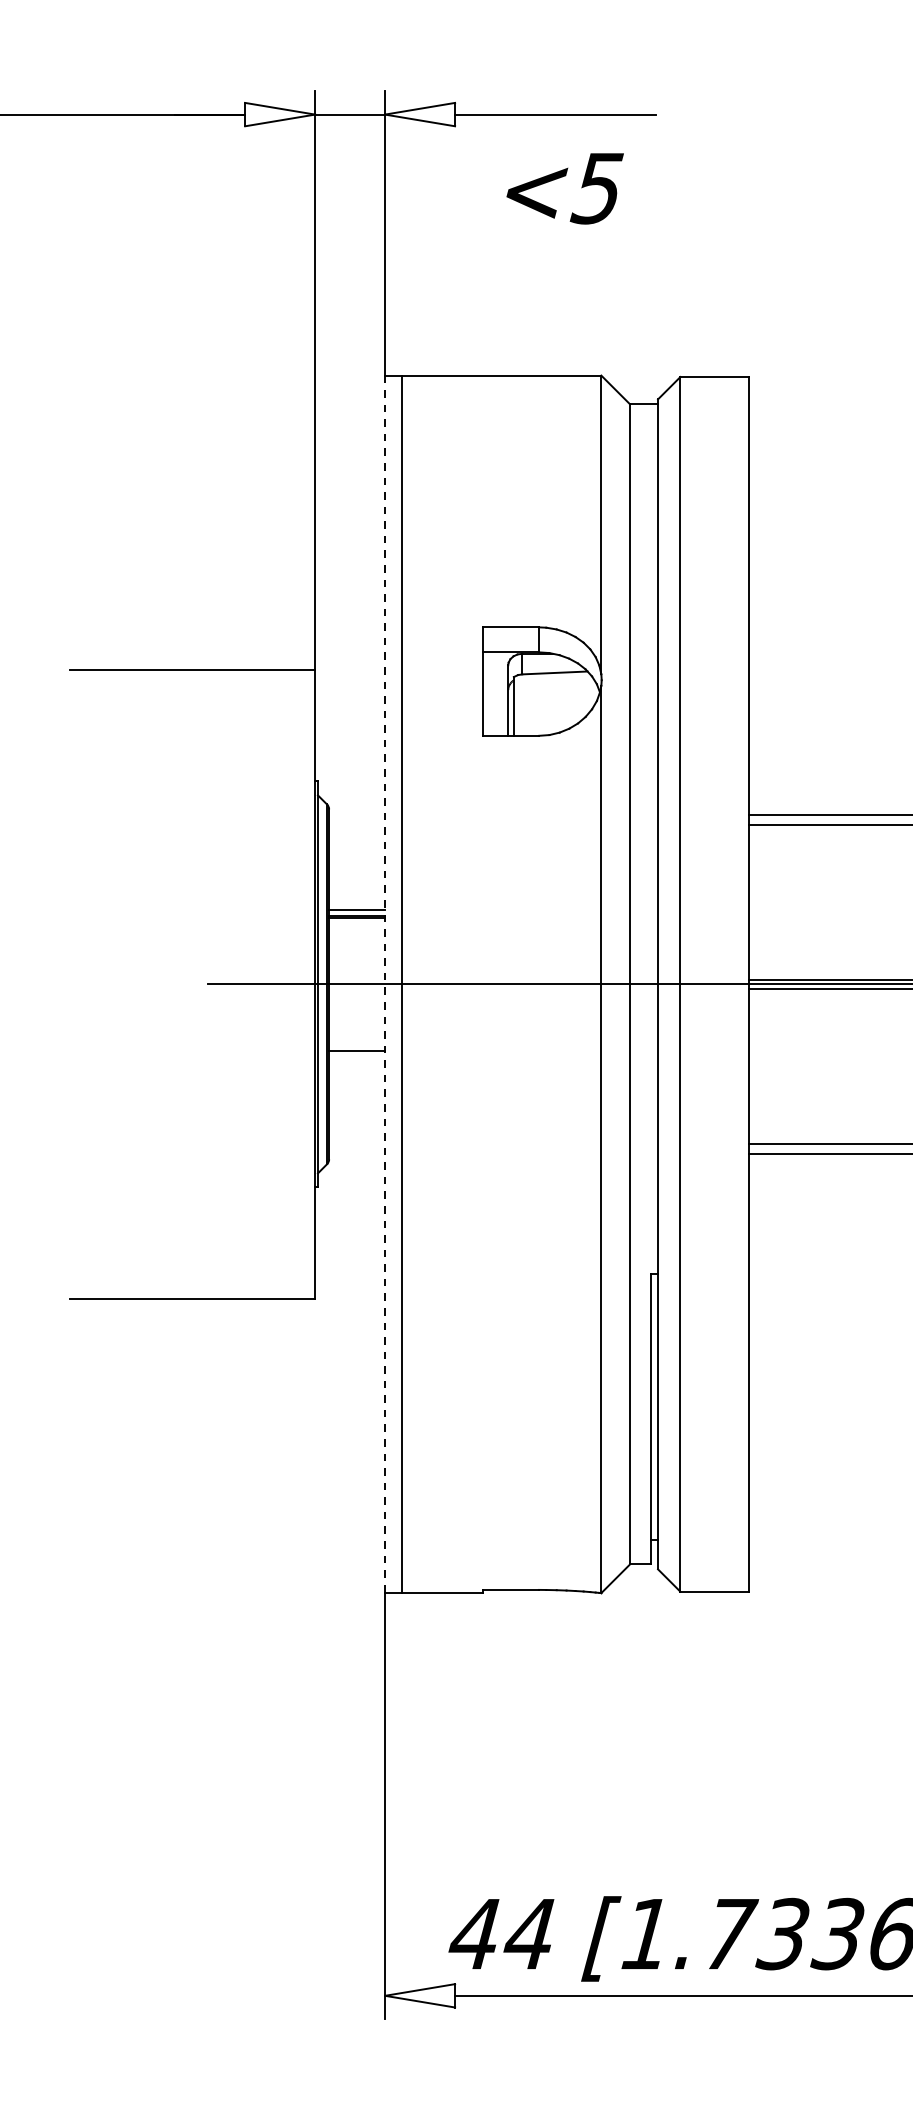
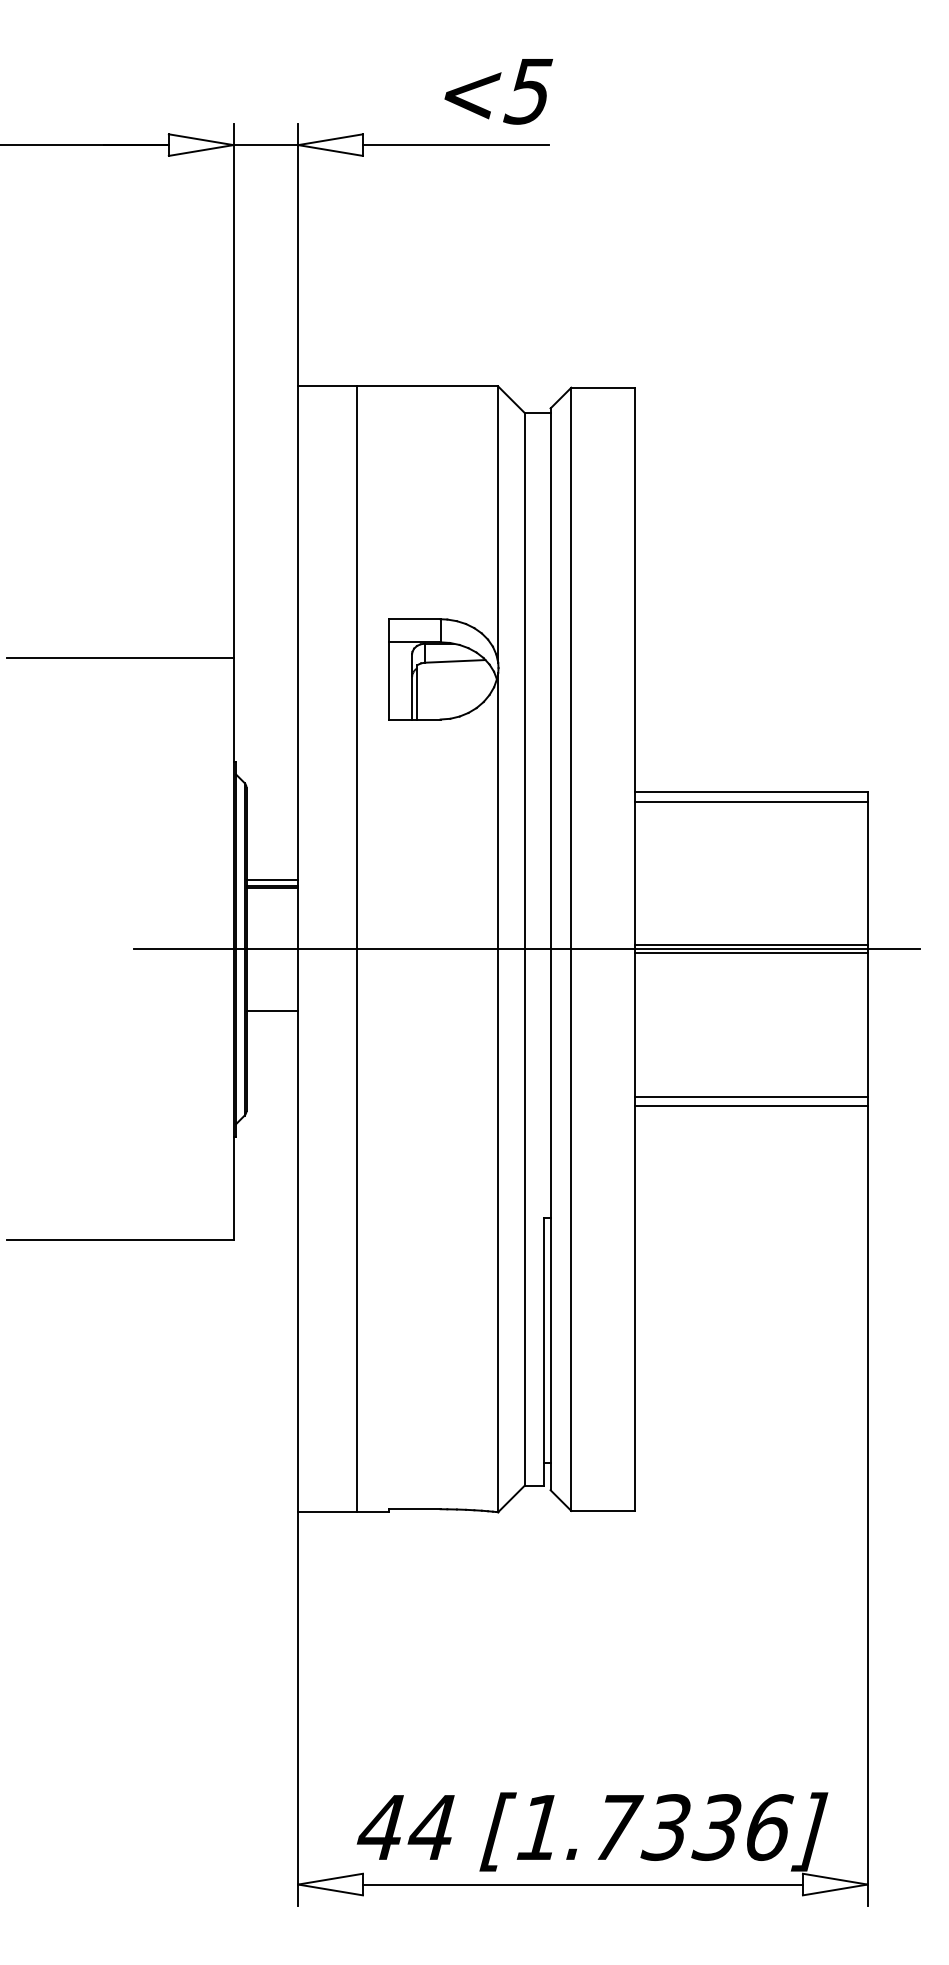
text: (564, 188) -> (498, 91), moved
line: (385, 984) -> (298, 949), dashed -> solid
line: (401, 984) -> (356, 949), moved

